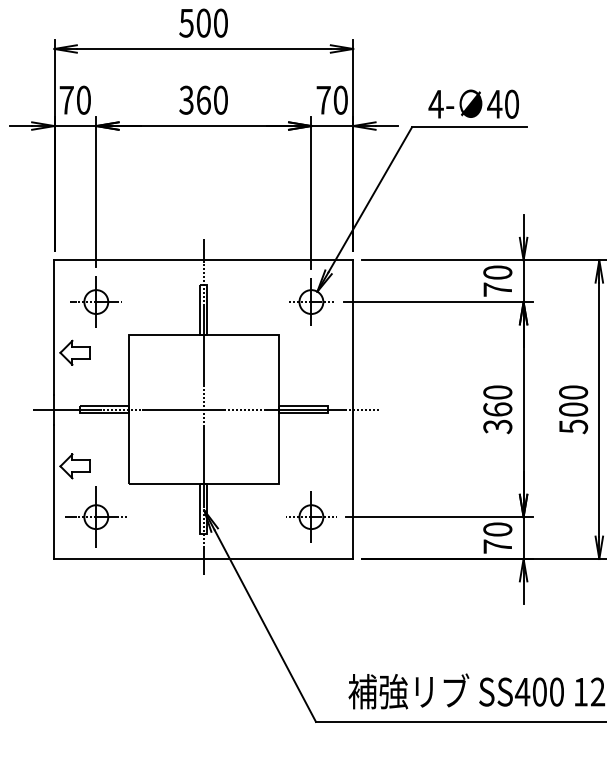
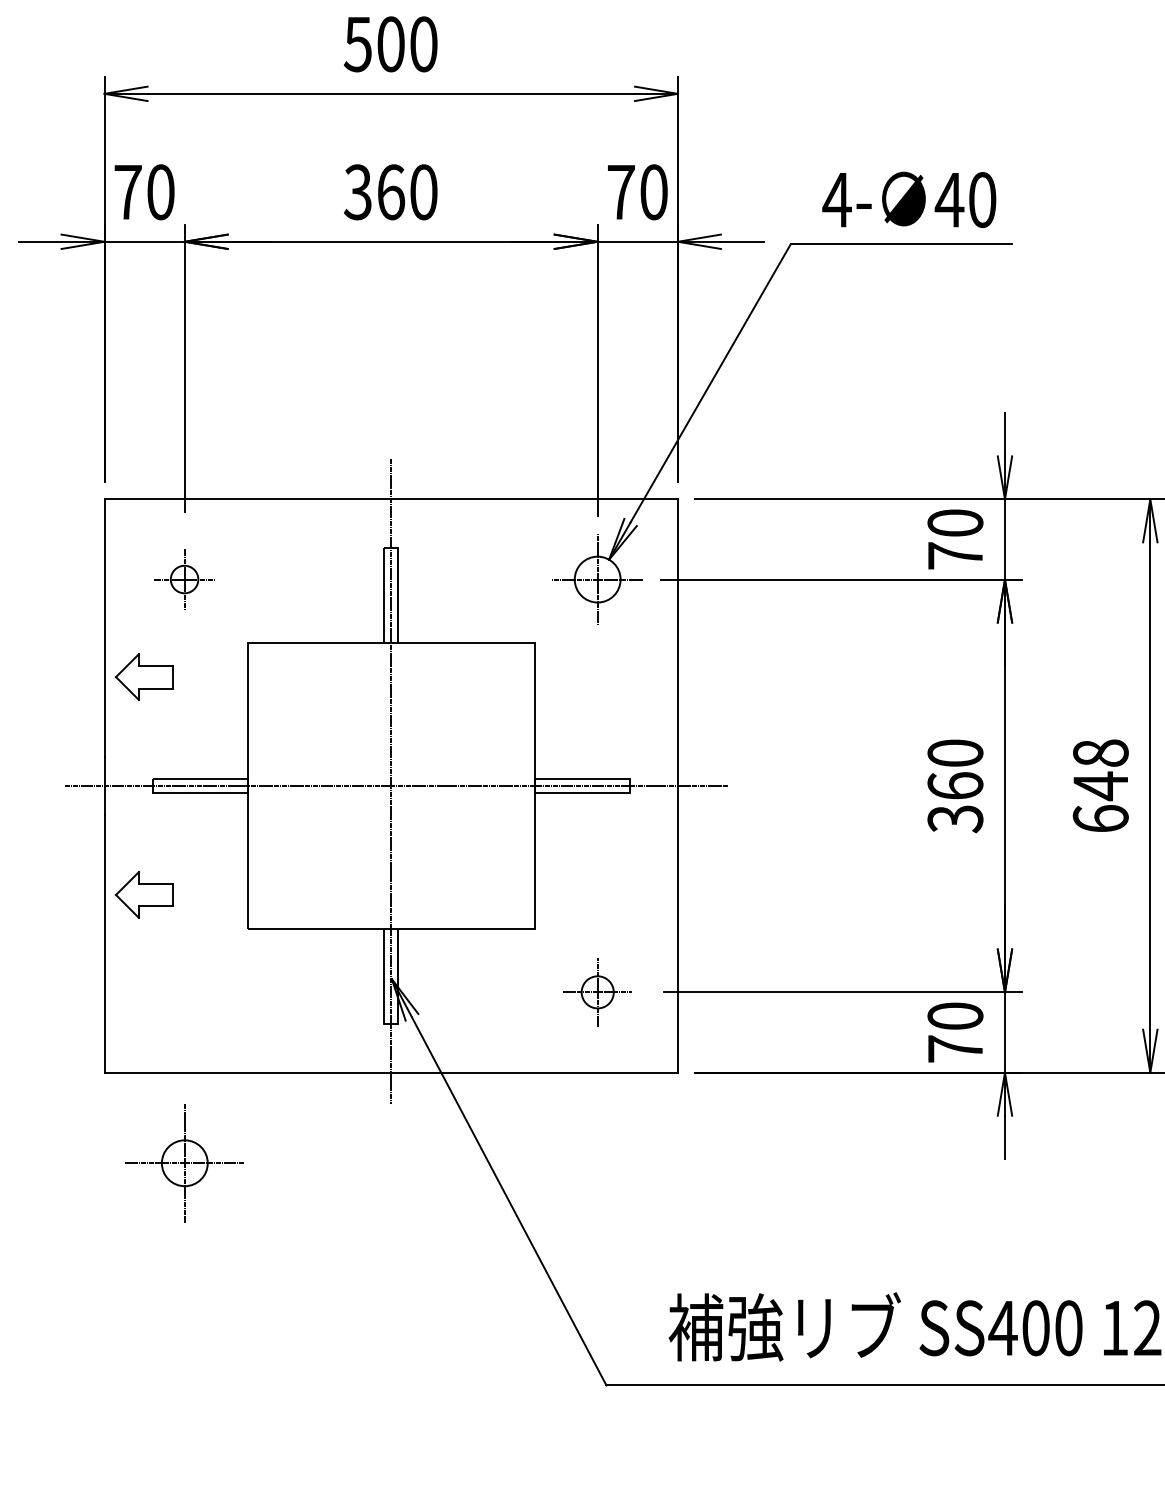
part: (95, 301) -> (183, 578), size x0.6
text: (573, 409) -> (1100, 785), 500 -> 648
part: (95, 516) -> (183, 1162), moved
part: (311, 516) -> (597, 991), size x0.7

